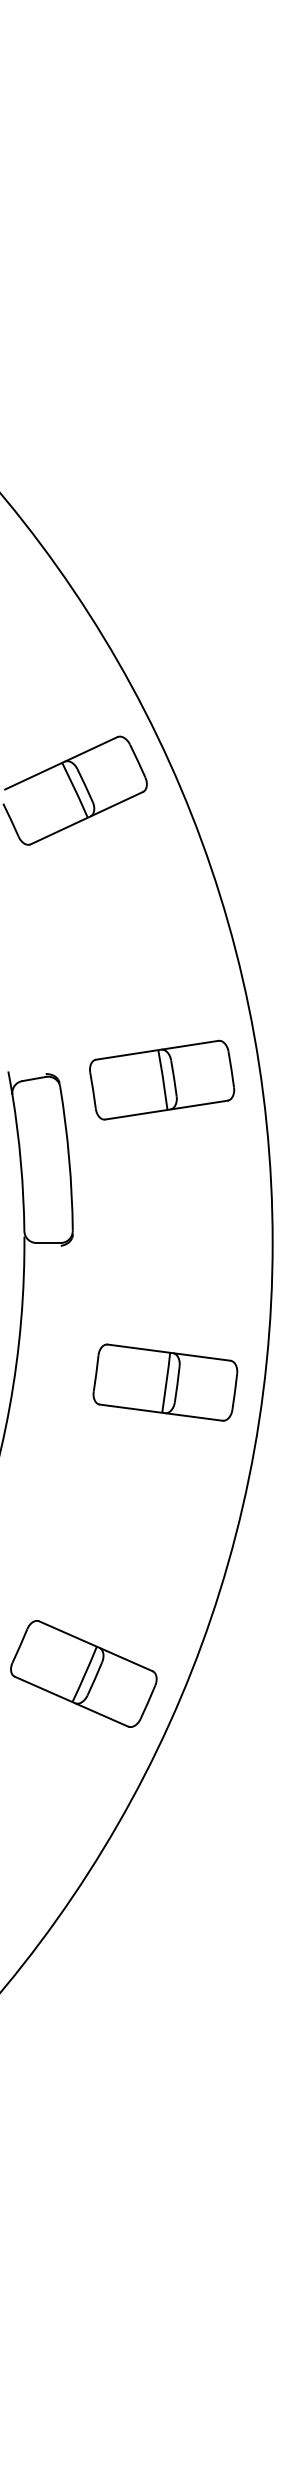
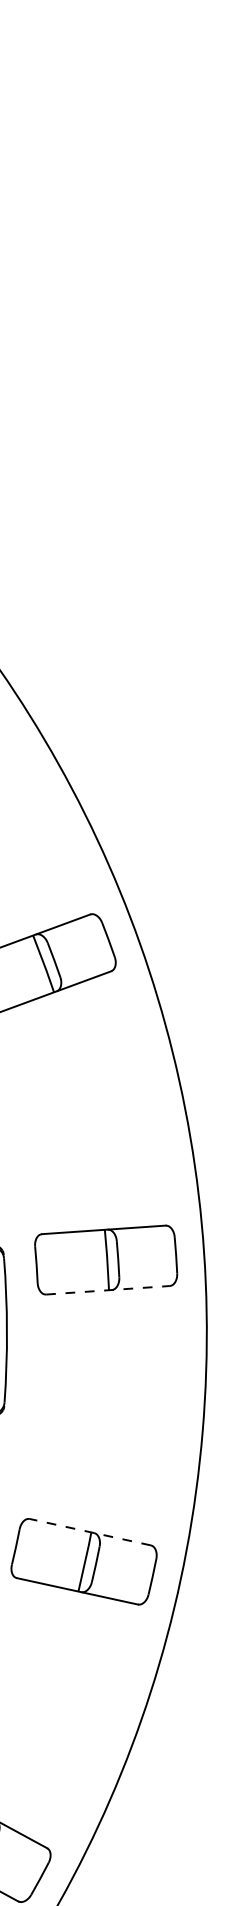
line: (166, 1110) -> (107, 1290), solid -> dashed
line: (169, 1352) -> (90, 1532), solid -> dashed

